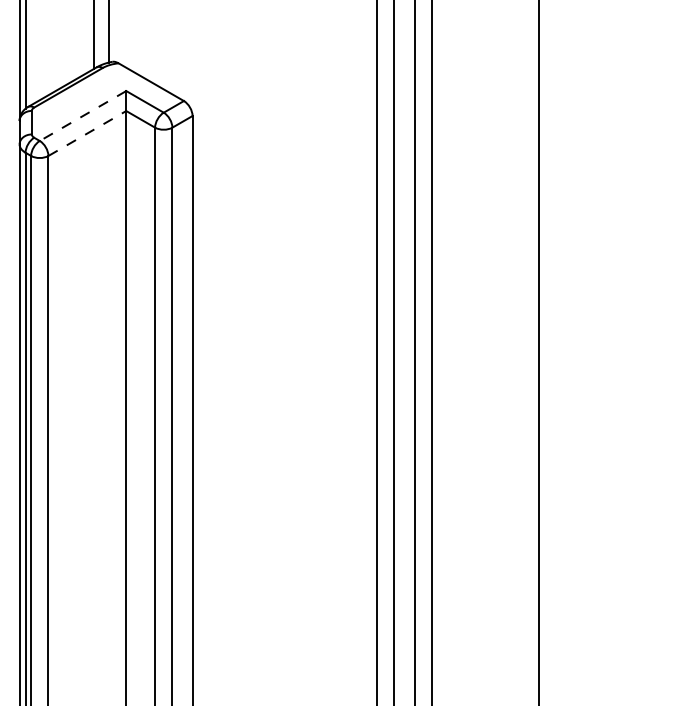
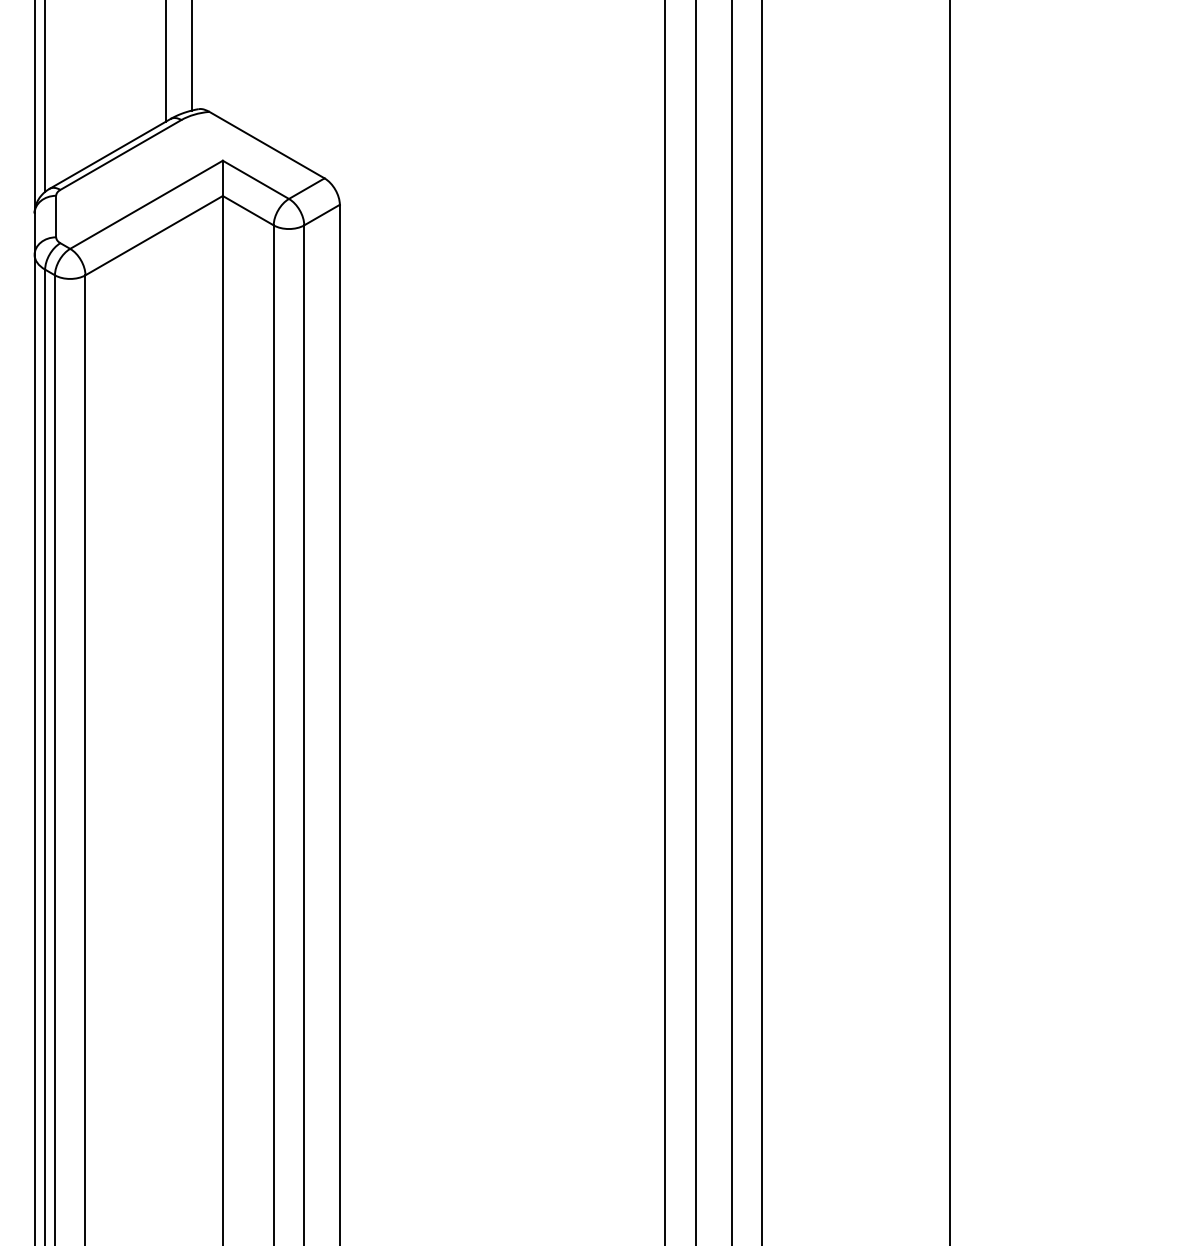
line: (83, 116) -> (147, 205), dashed -> solid
line: (87, 133) -> (154, 235), dashed -> solid

